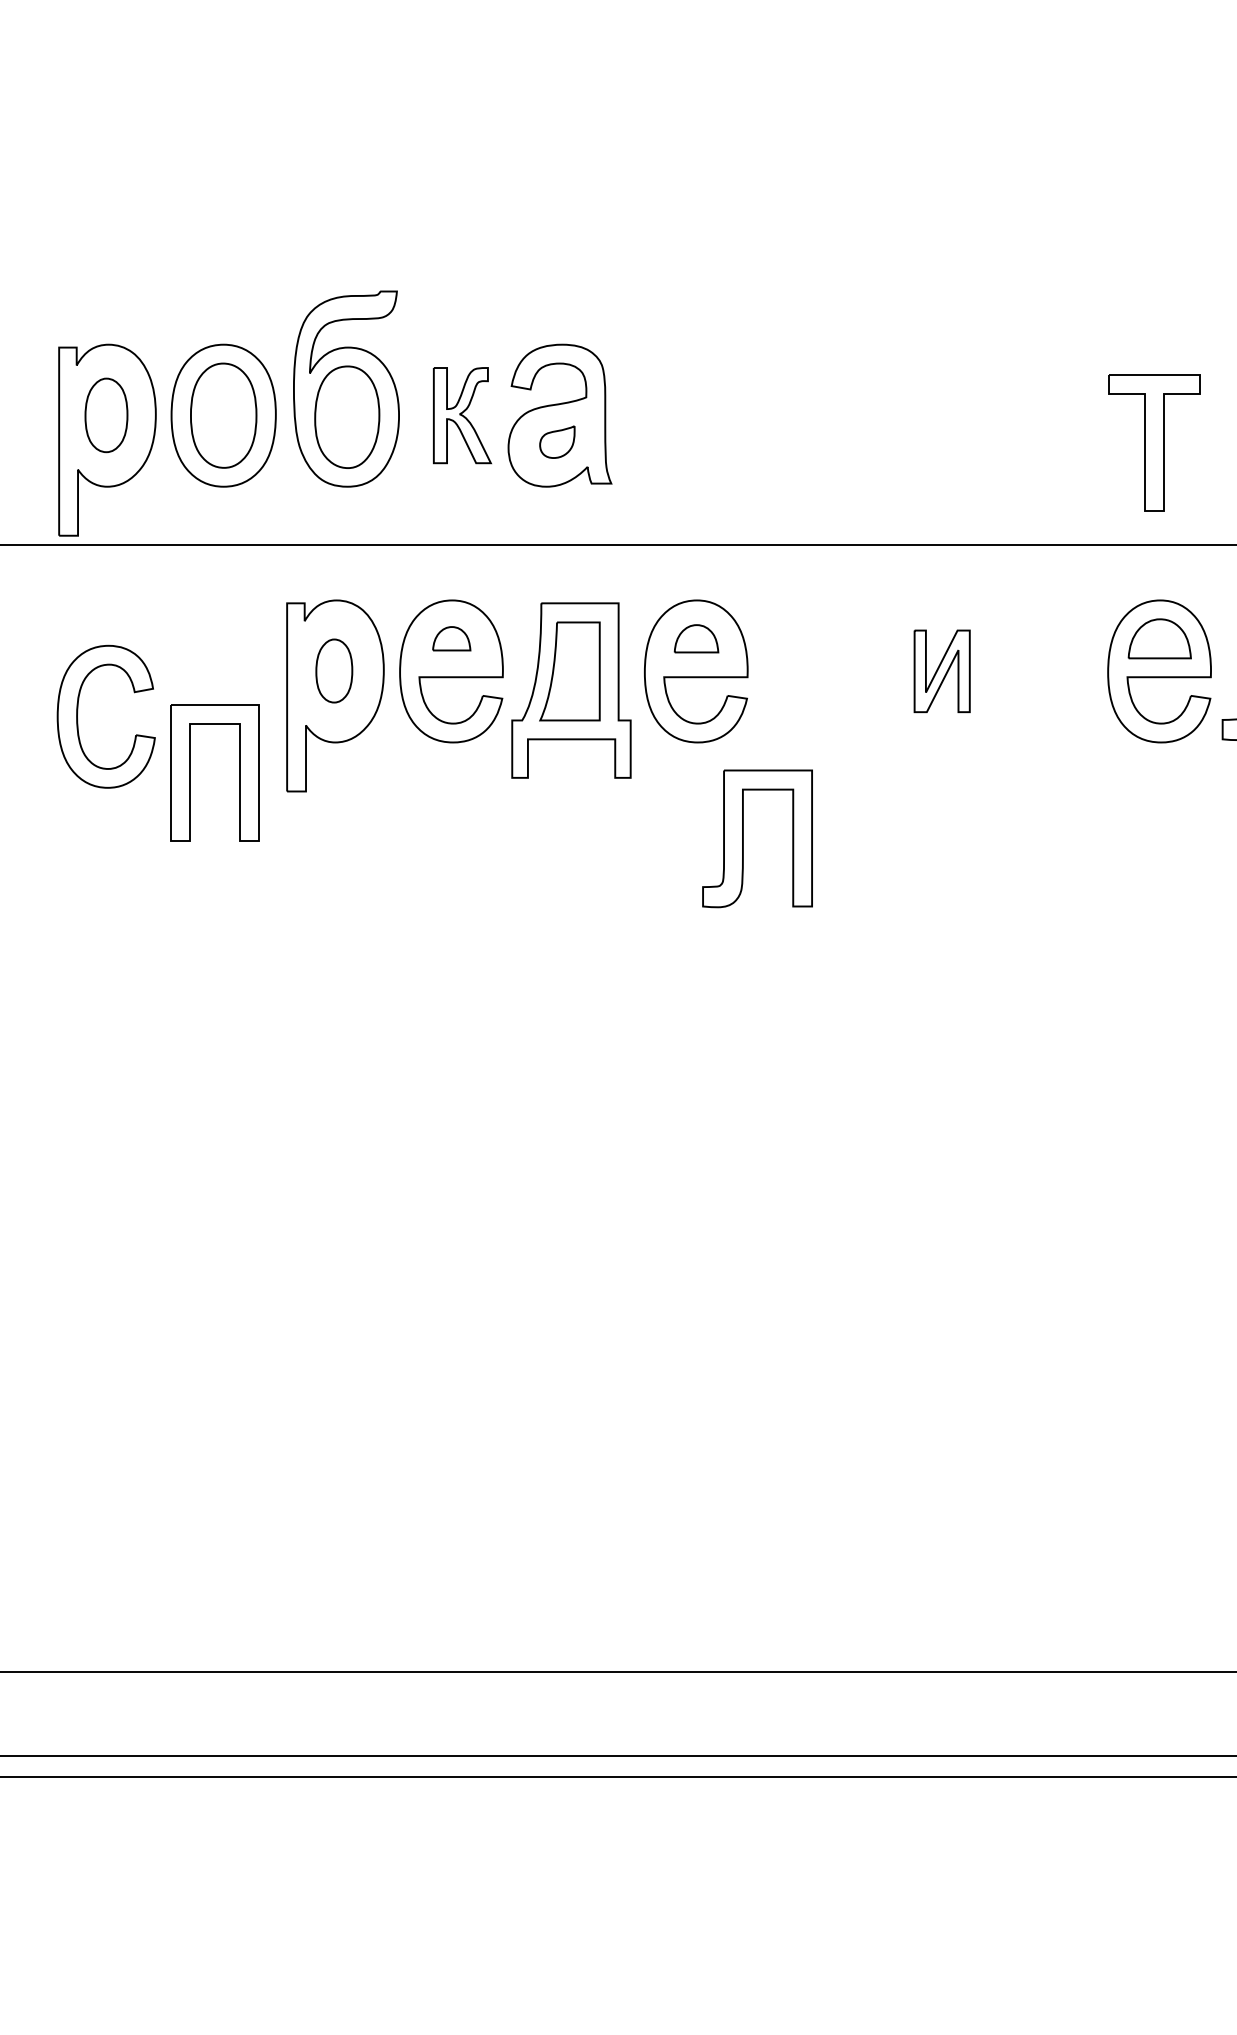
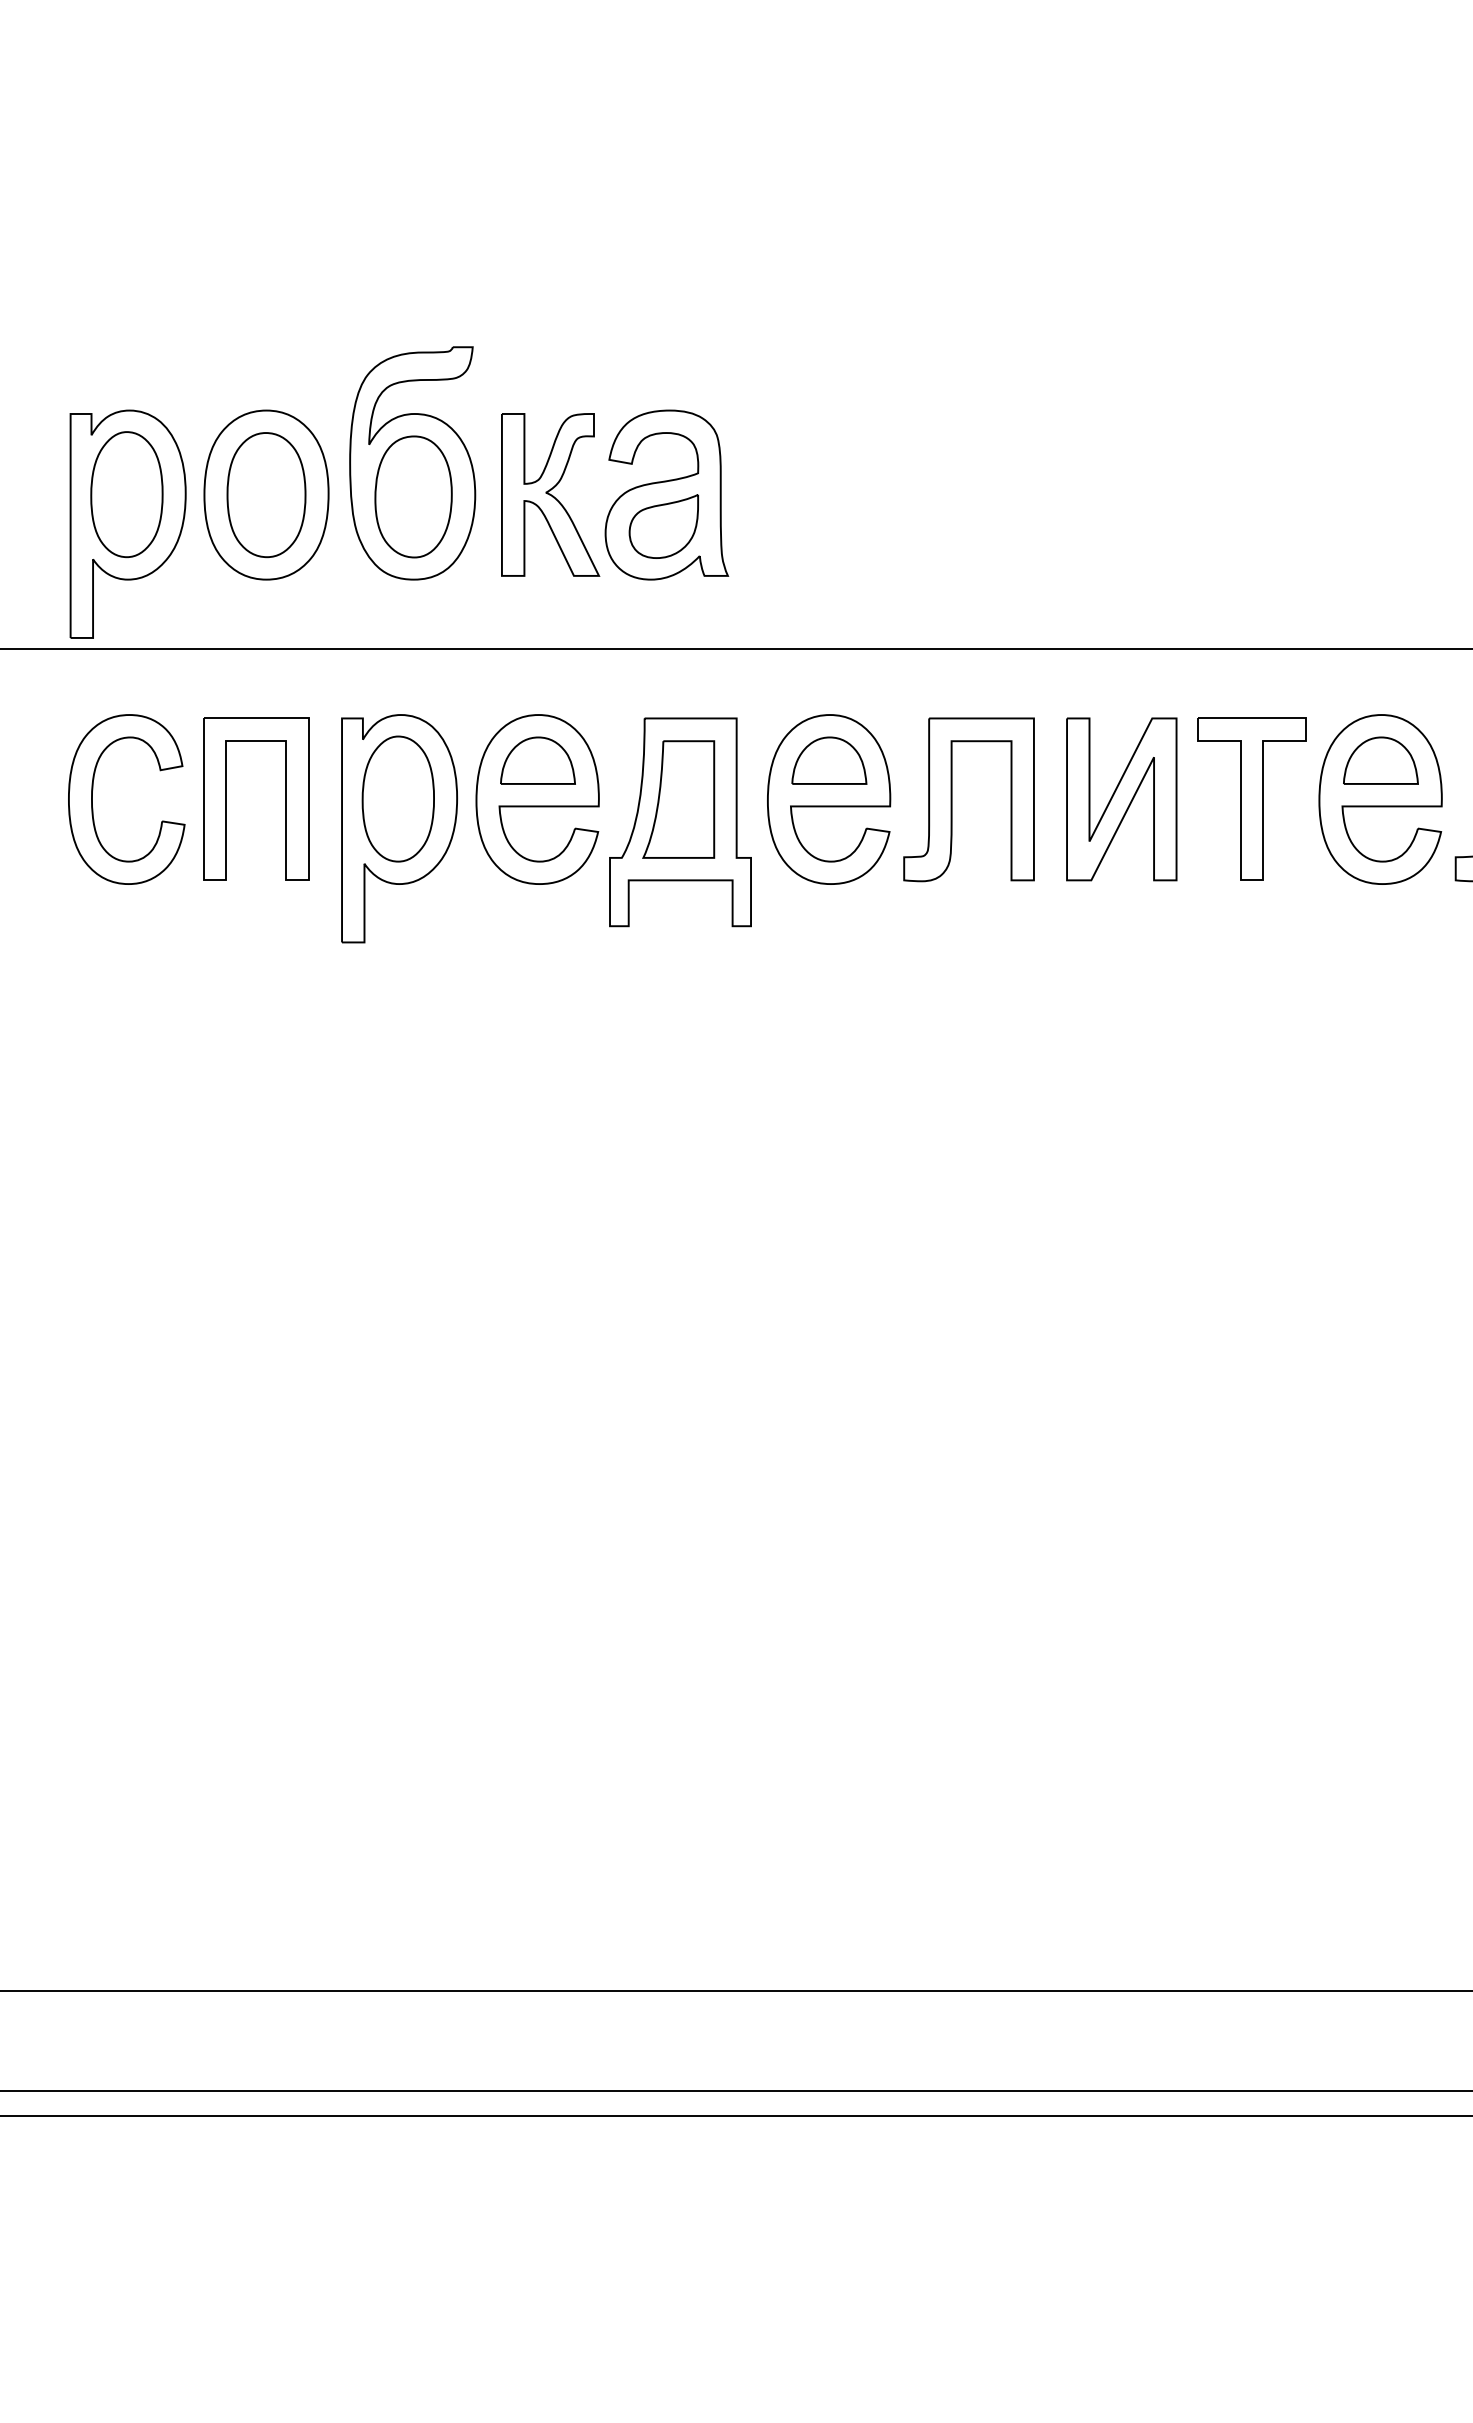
part: (106, 415) -> (126, 494), size x1.43
part: (462, 415) -> (550, 494), size x1.43
part: (557, 442) -> (663, 526), size x1.67
part: (1153, 442) -> (1251, 798), moved
part: (451, 638) -> (537, 760), size x1.67
part: (696, 638) -> (829, 760), size x1.43
part: (333, 670) -> (397, 798), size x1.67
part: (941, 671) -> (1121, 799), size x1.67
part: (77, 716) -> (92, 799), moved
part: (239, 772) -> (285, 798), moved
part: (743, 838) -> (952, 799), moved

